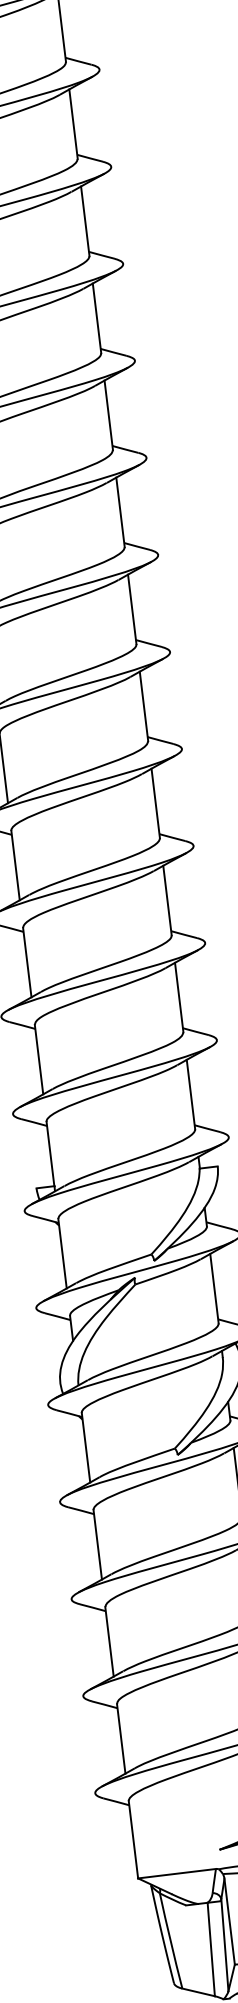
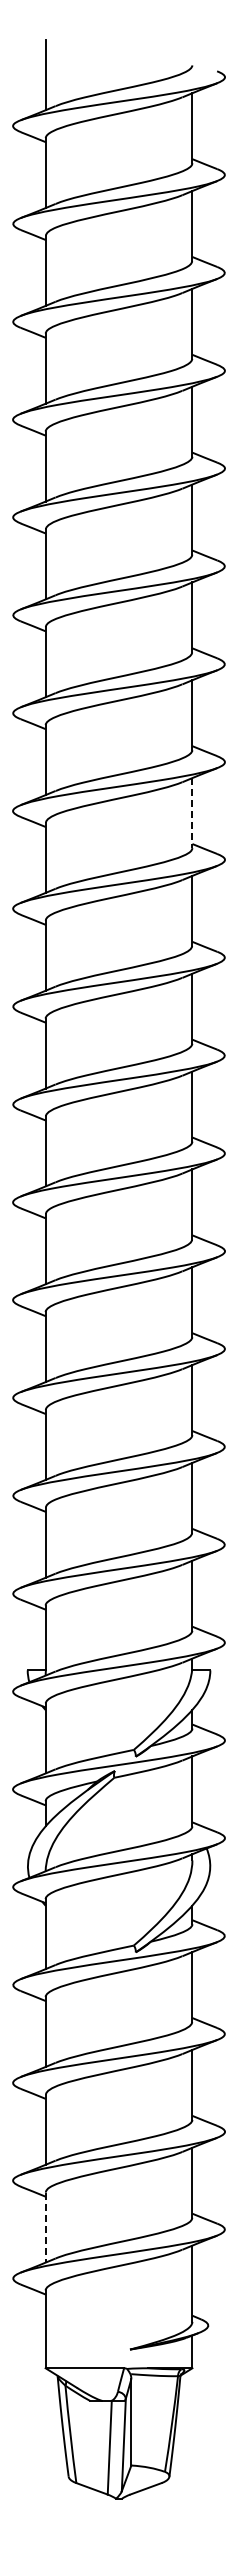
line: (97, 318) -> (192, 813), solid -> dashed
line: (121, 1739) -> (45, 2228), solid -> dashed

